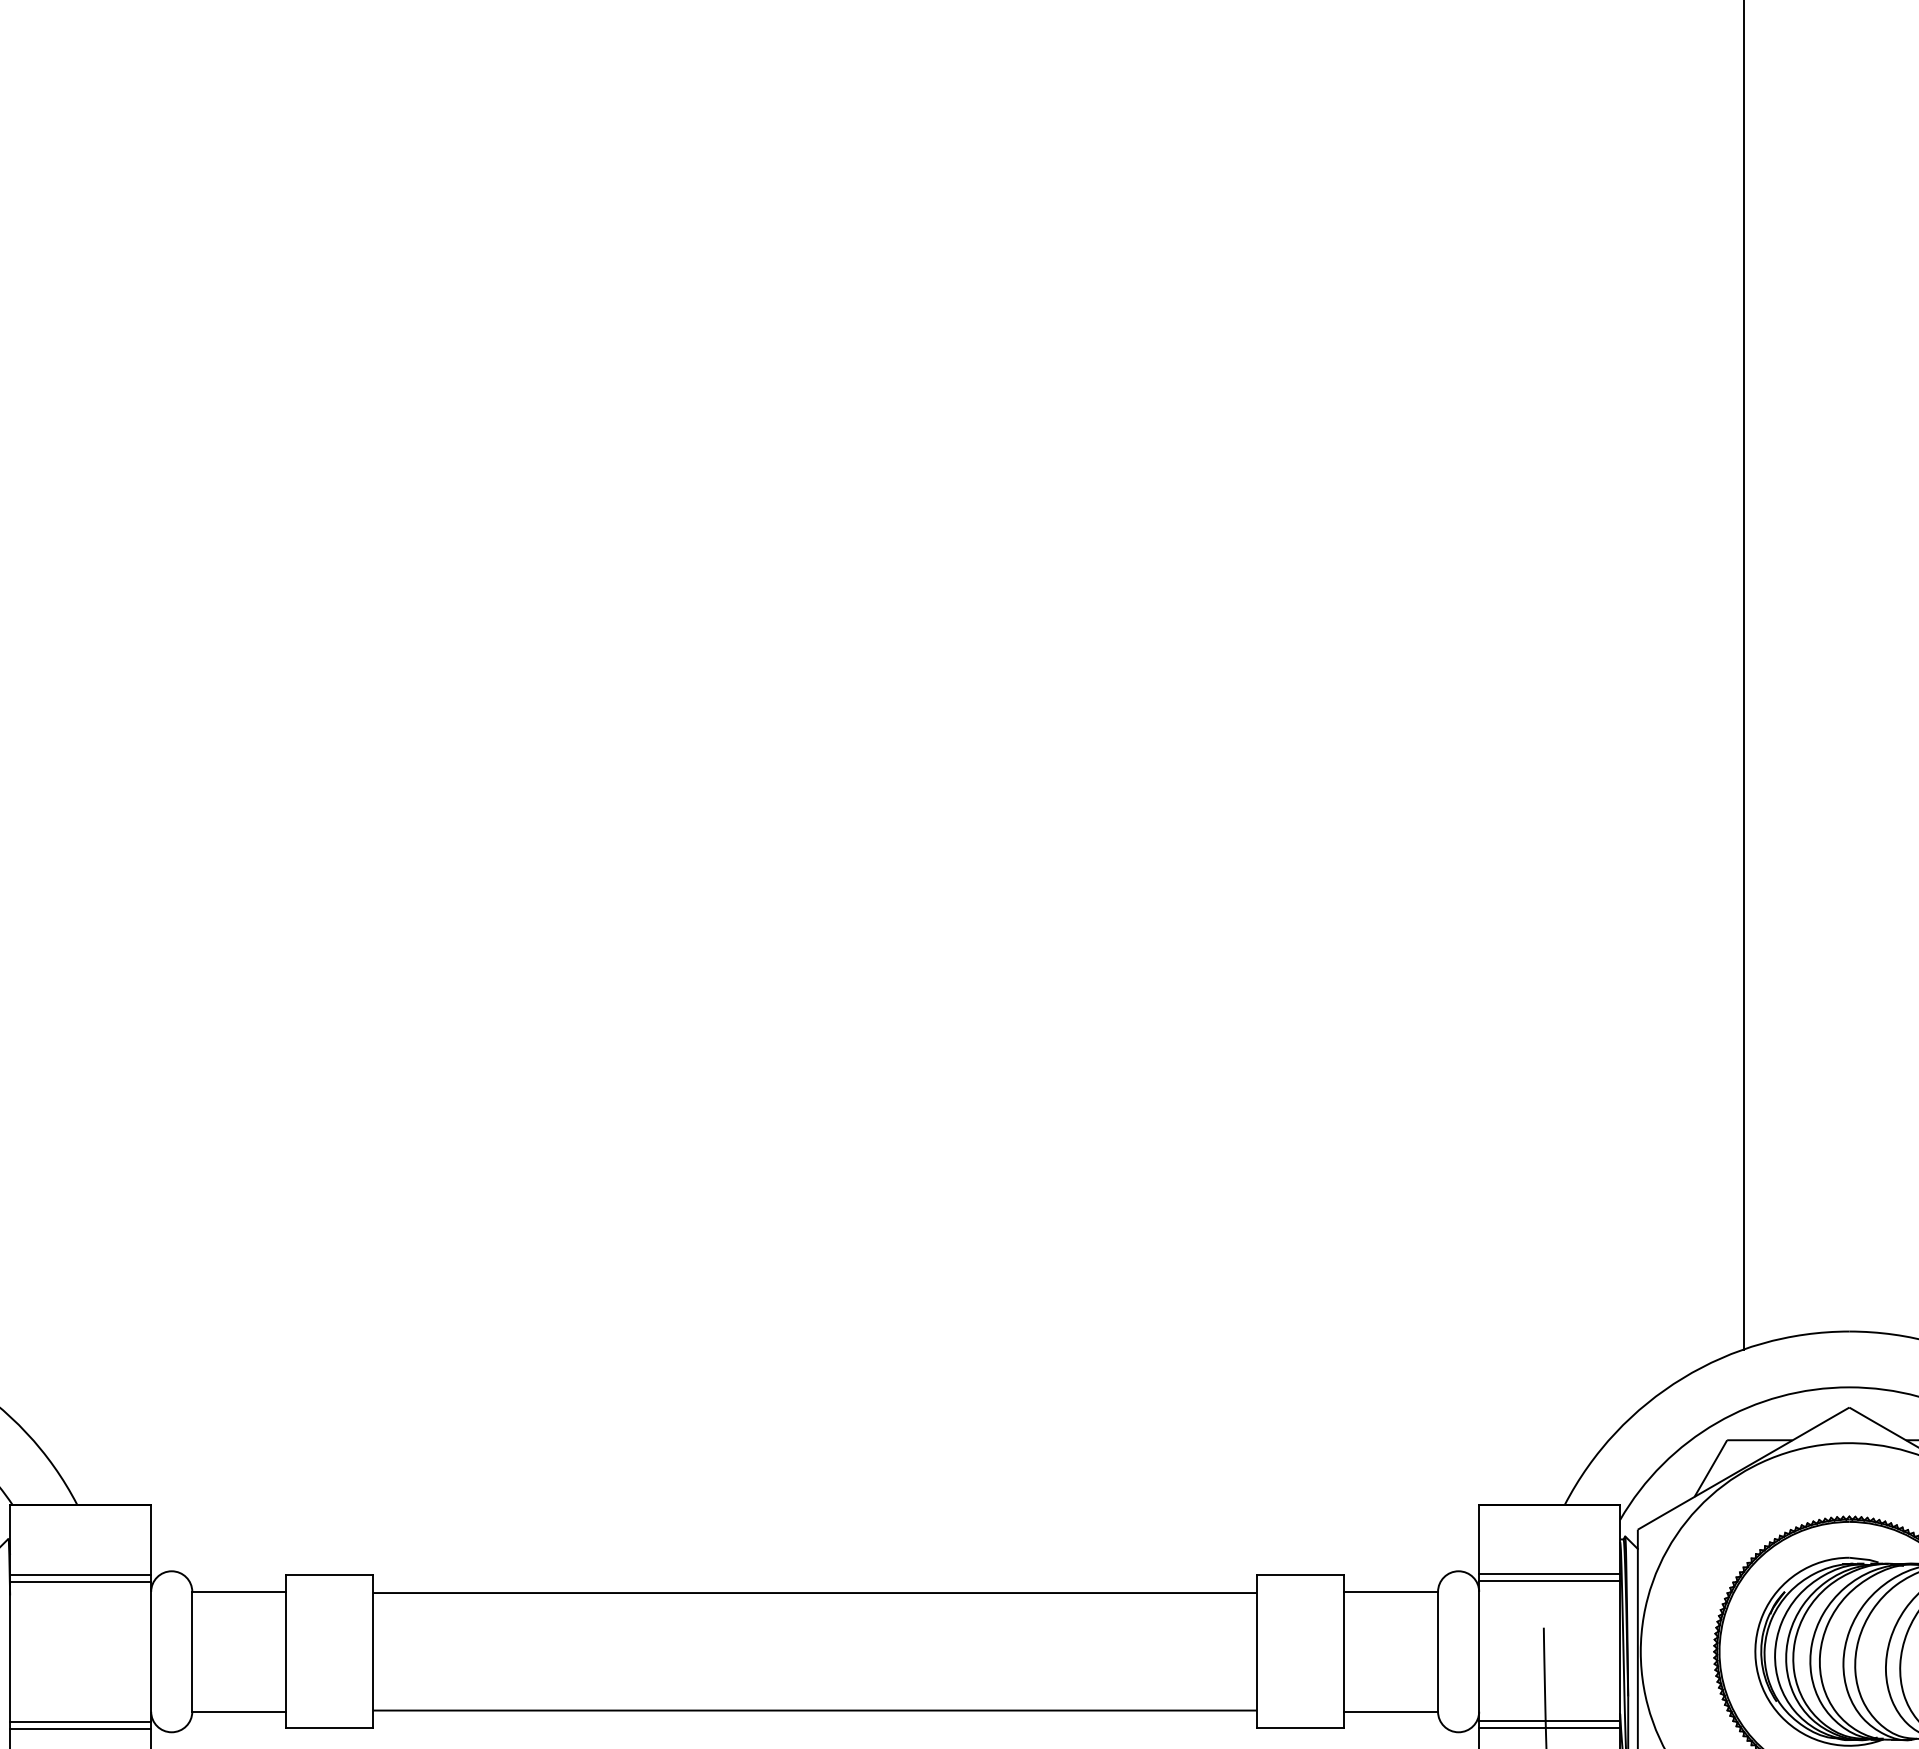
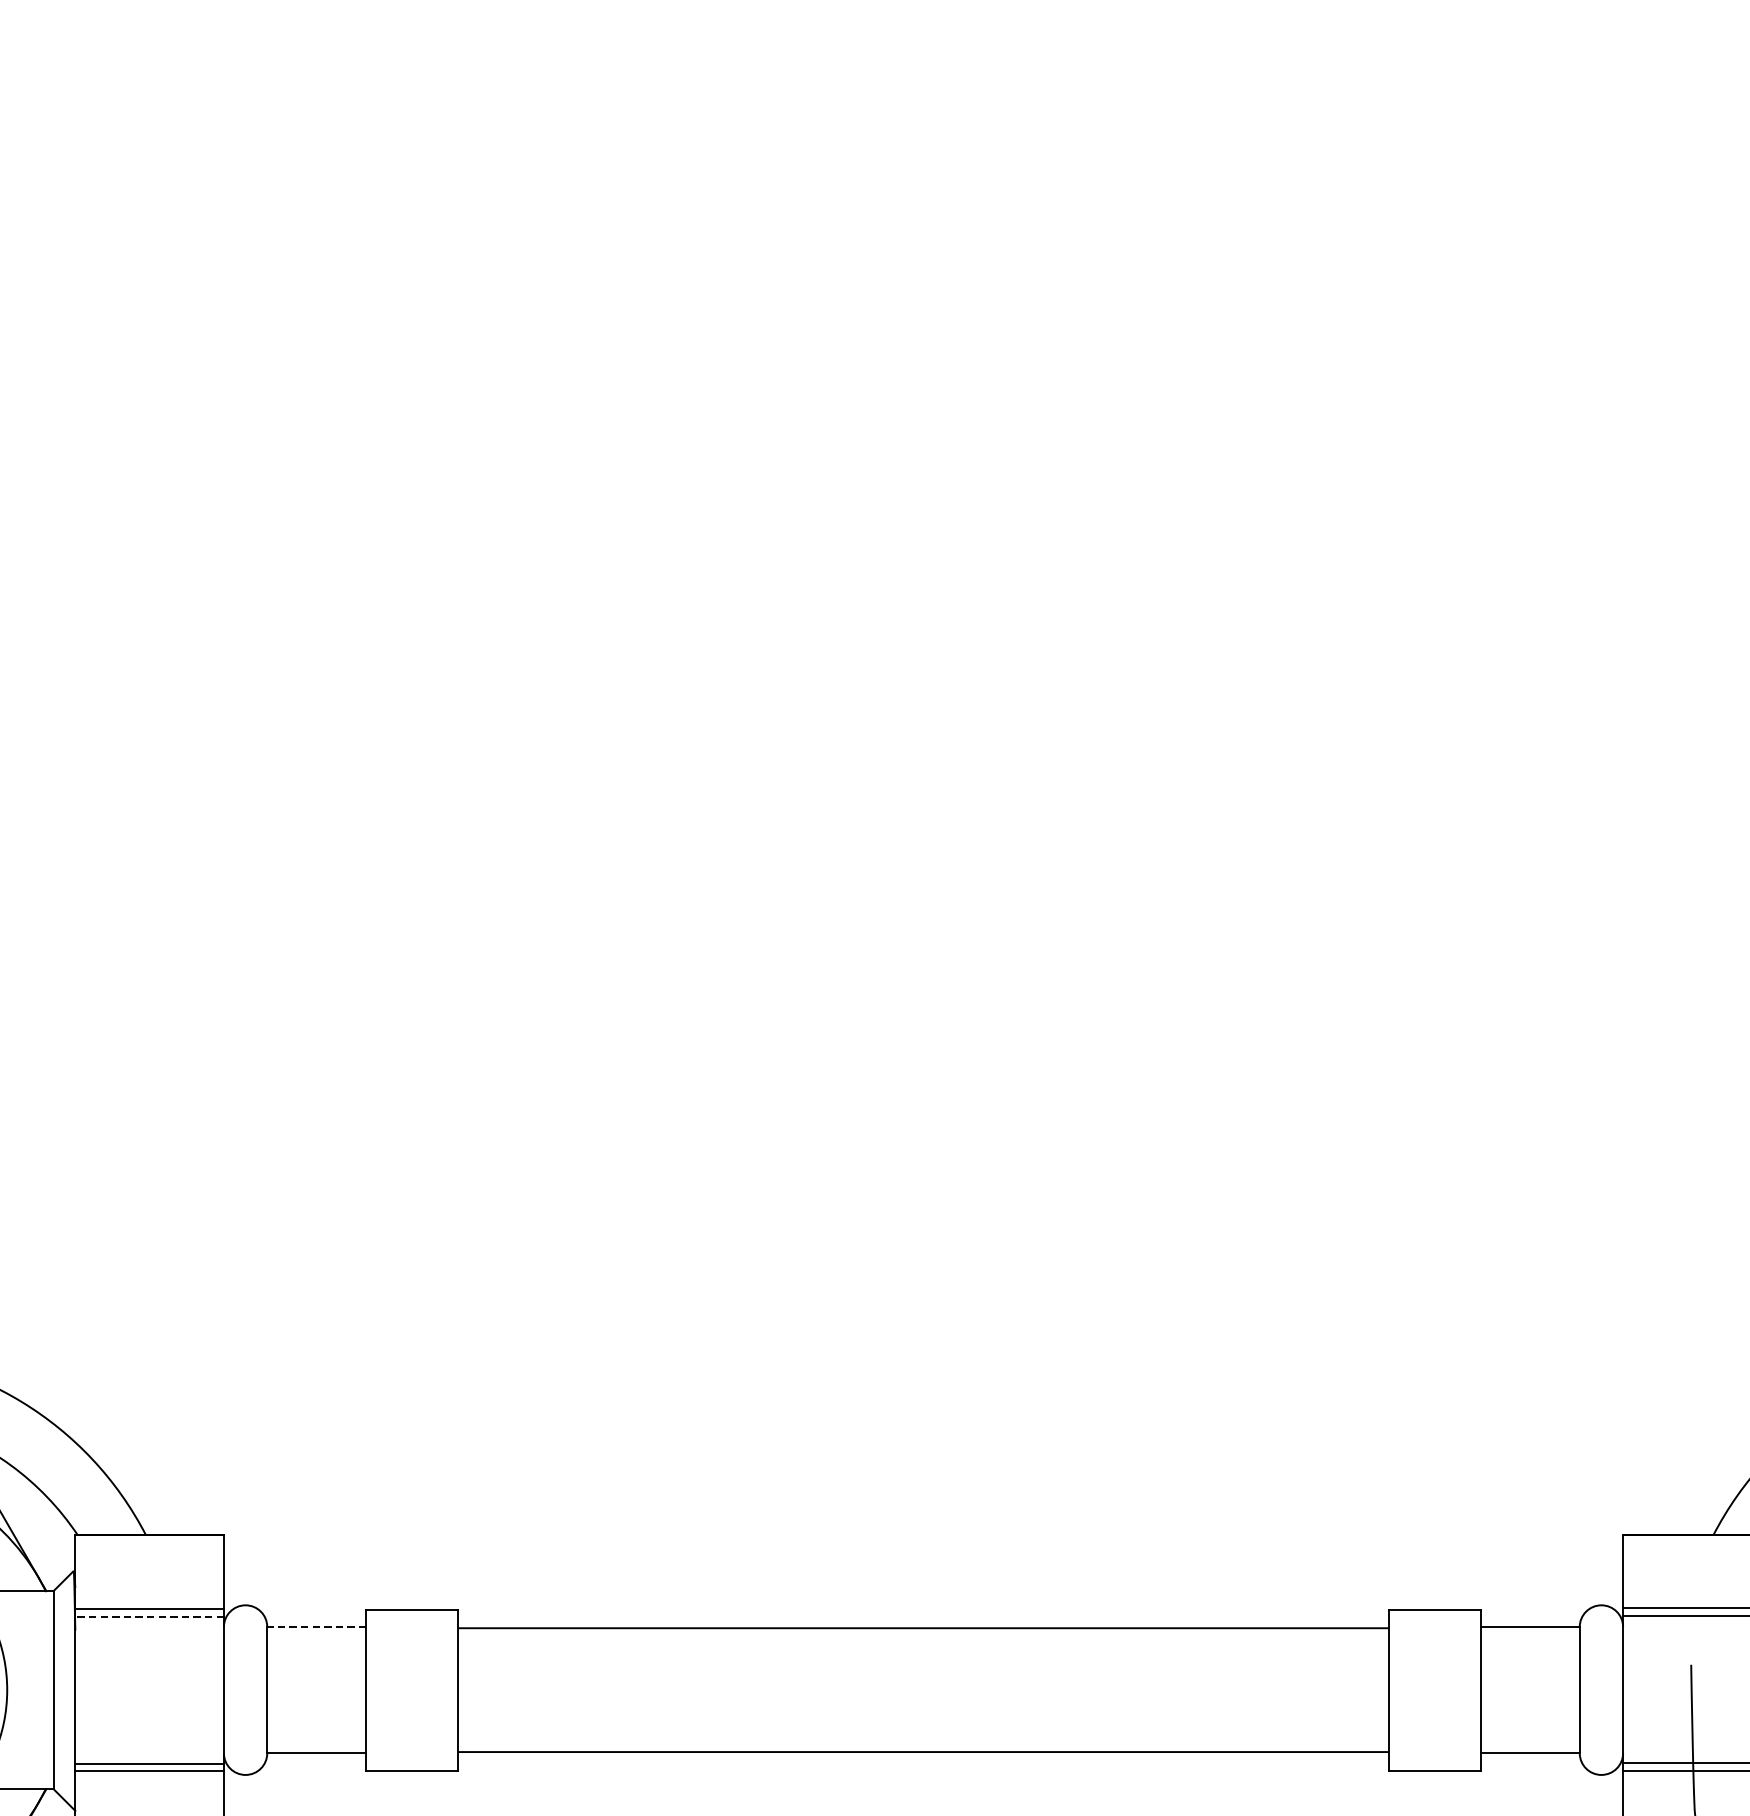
line: (80, 1582) -> (149, 1617), solid -> dashed
line: (238, 1591) -> (315, 1626), solid -> dashed

